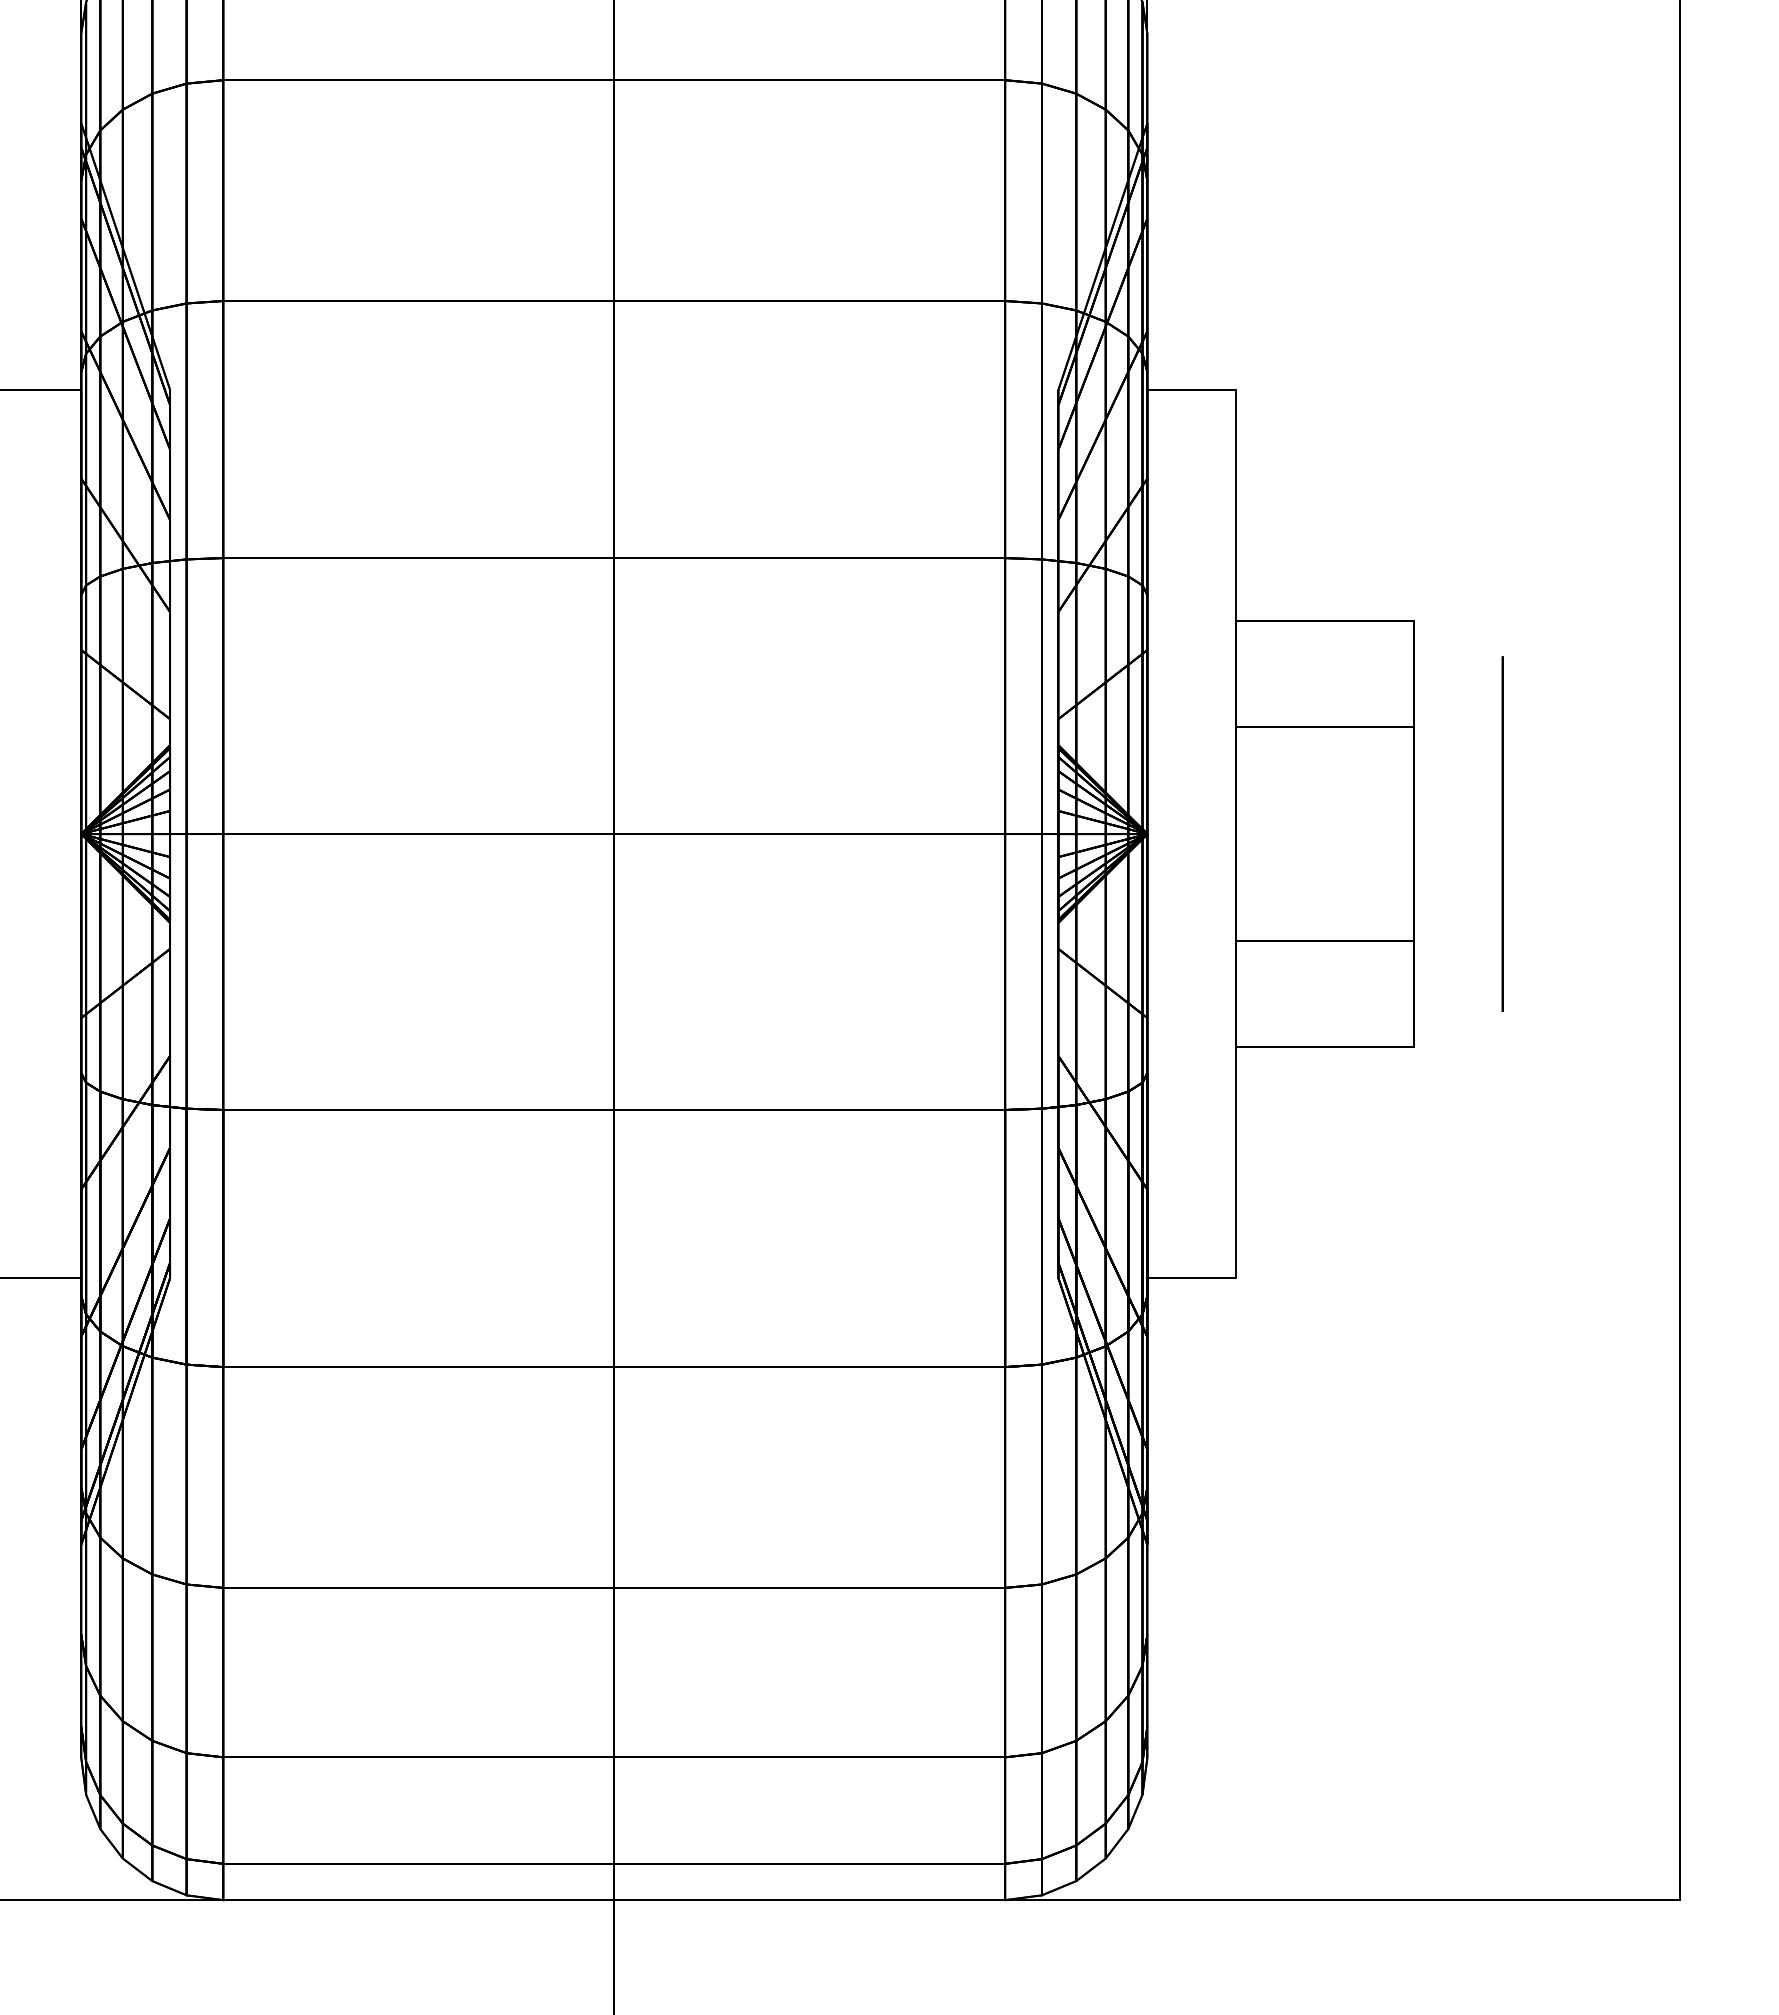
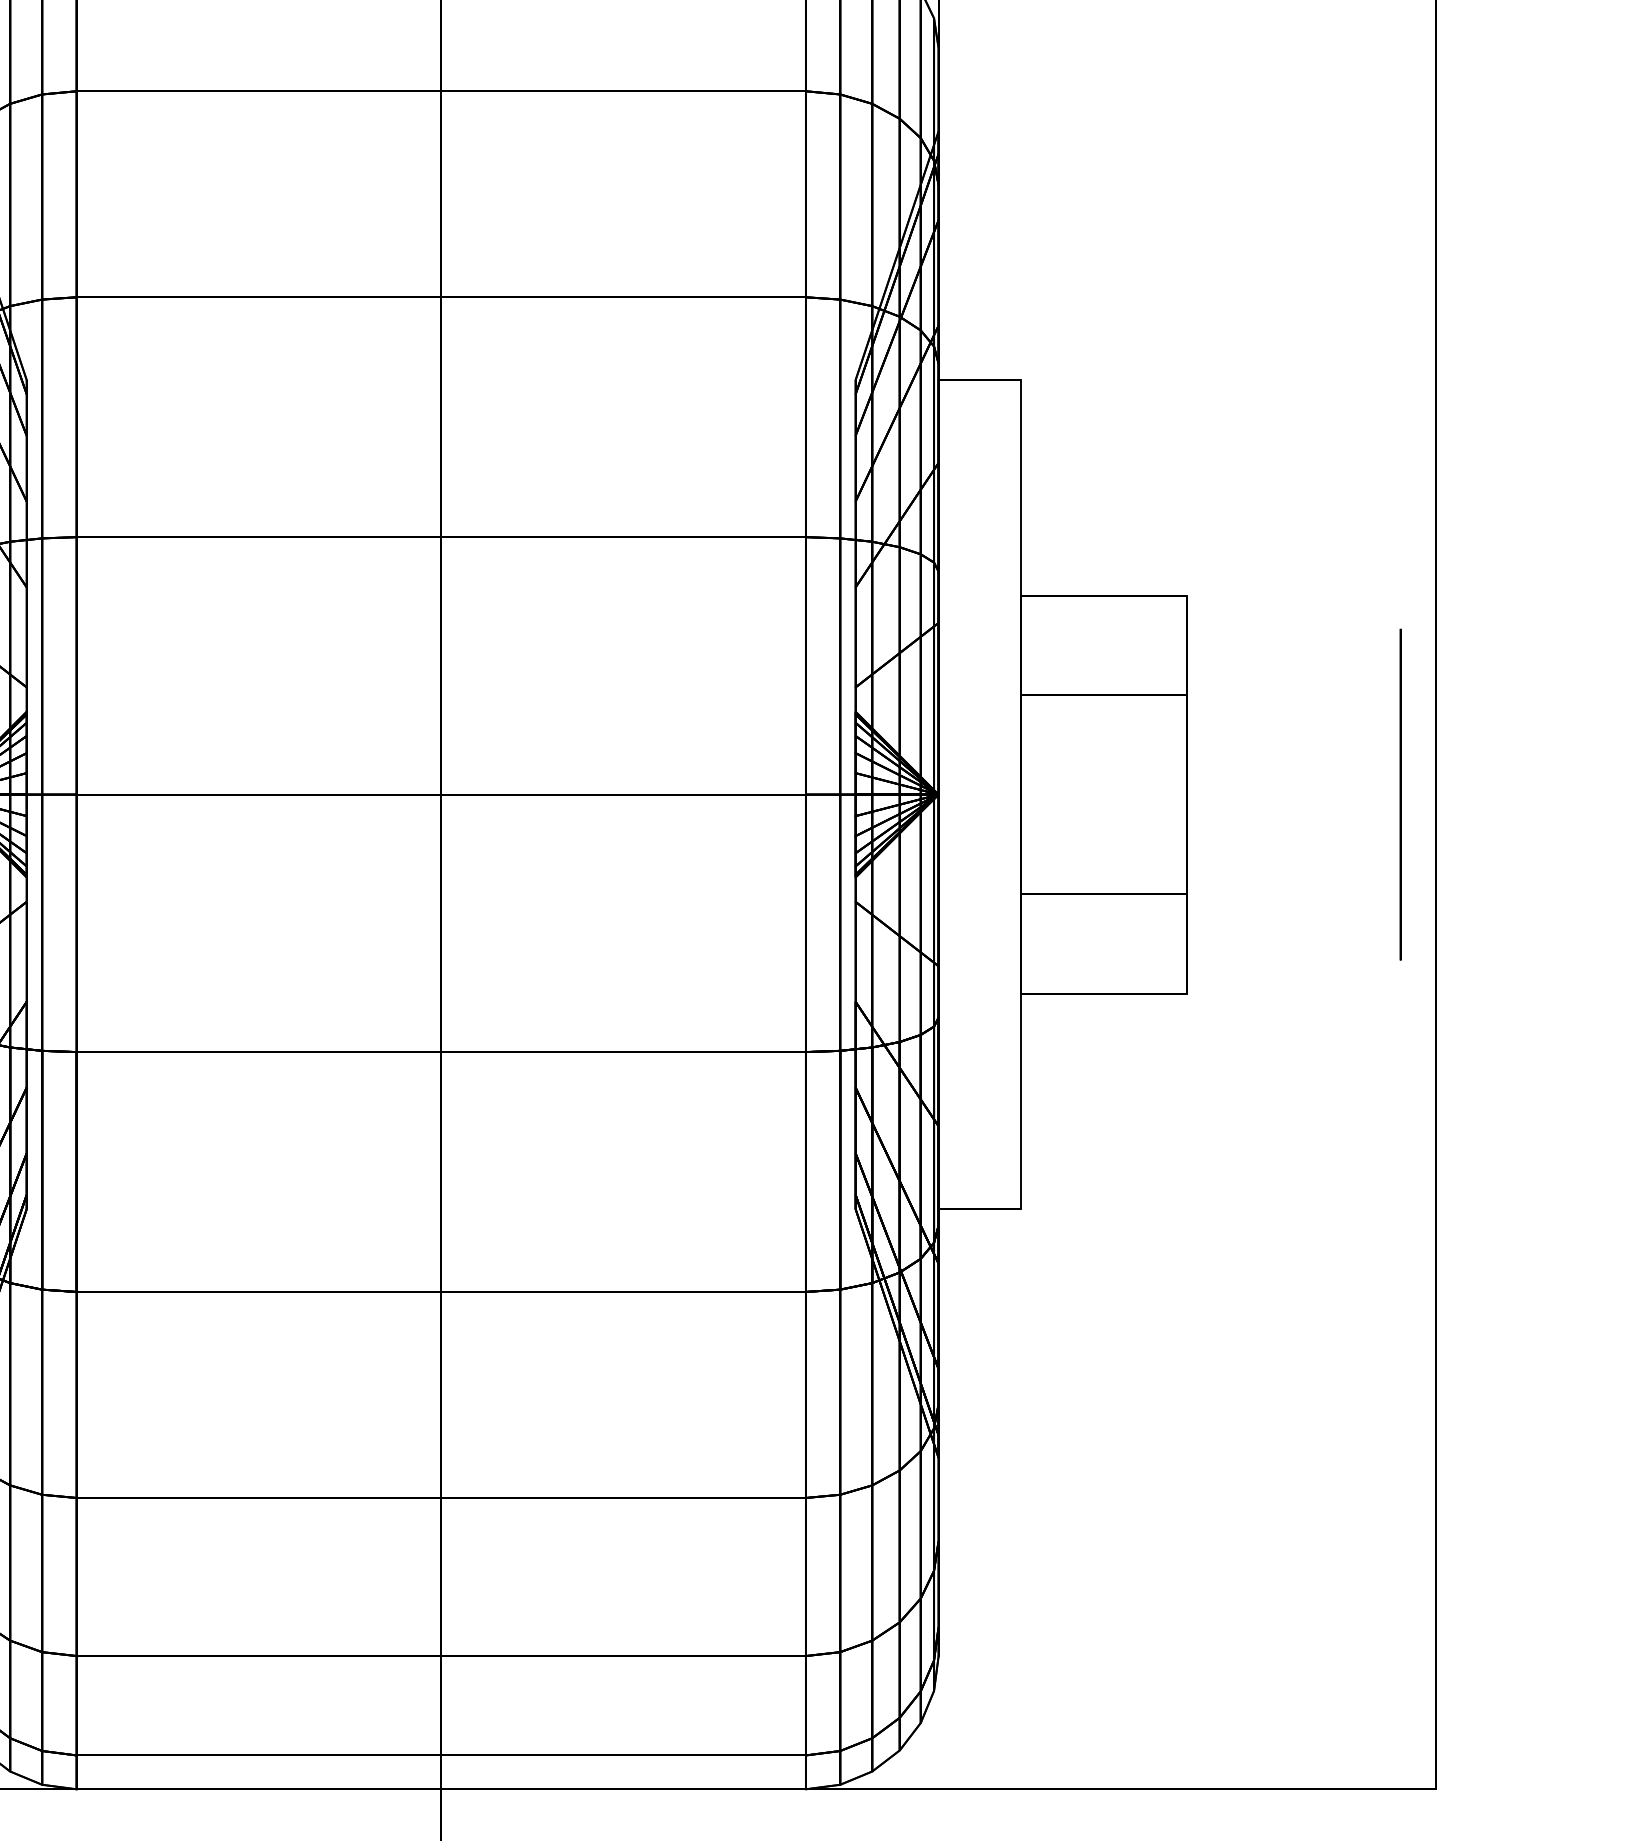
circle: (1502, 833) -> (1400, 794), moved

